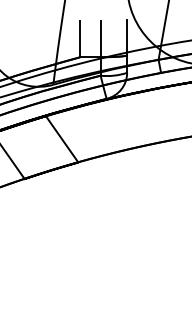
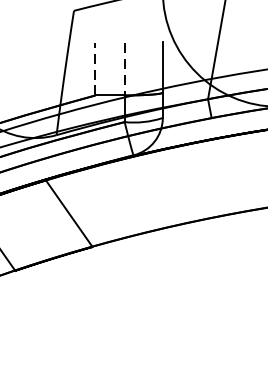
line: (80, 38) -> (95, 68), solid -> dashed
line: (100, 39) -> (124, 69), solid -> dashed

